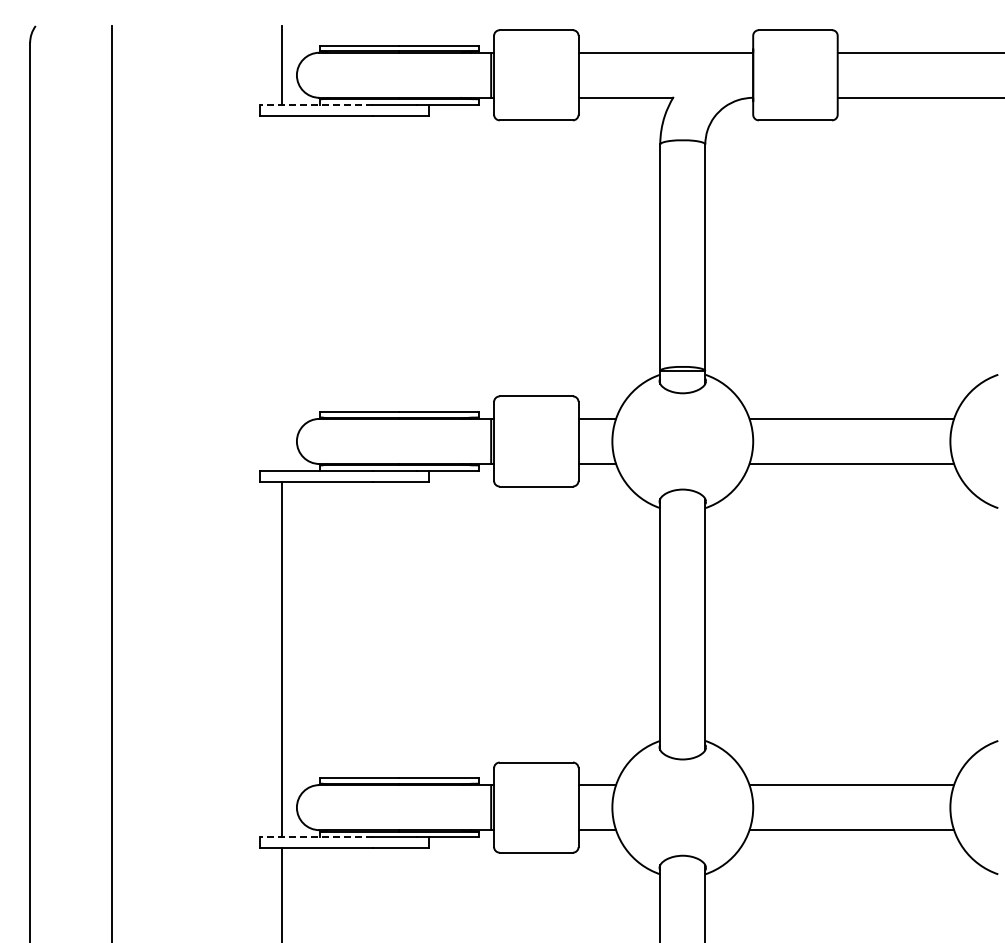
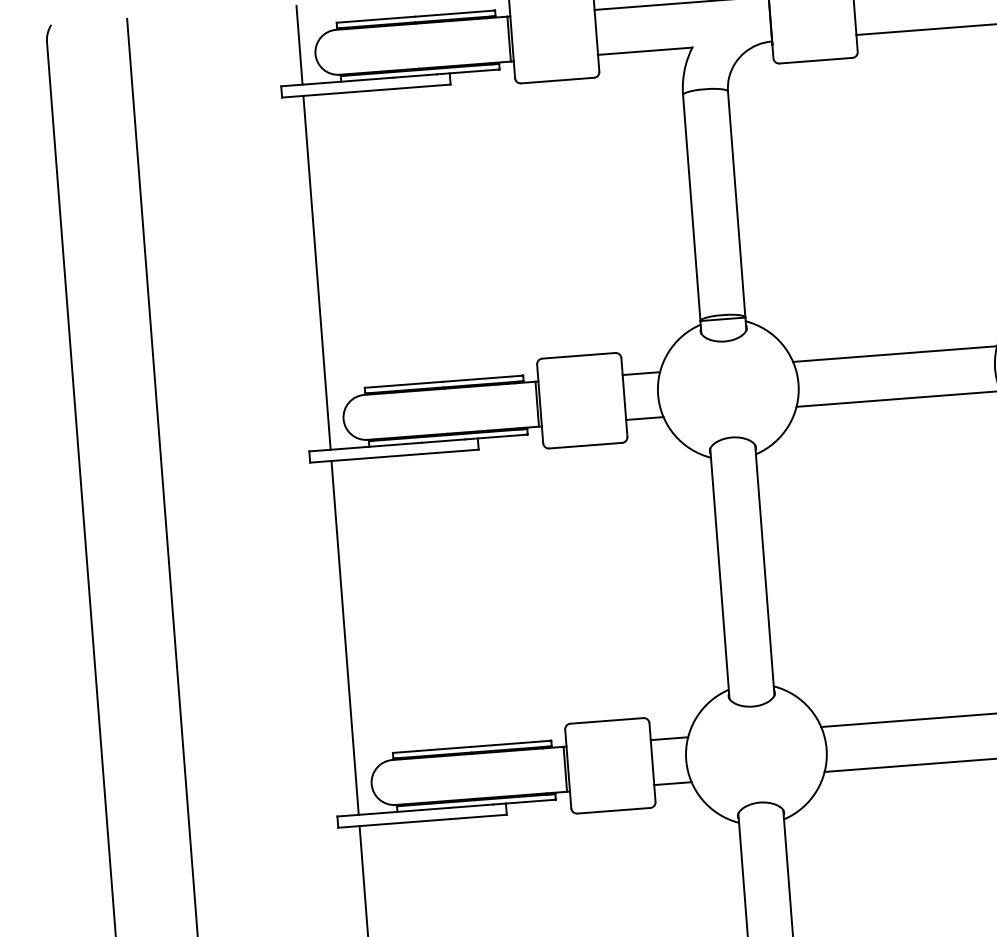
line: (316, 104) -> (337, 81), dashed -> solid
line: (281, 293) -> (316, 272), added
line: (316, 837) -> (393, 812), dashed -> solid

